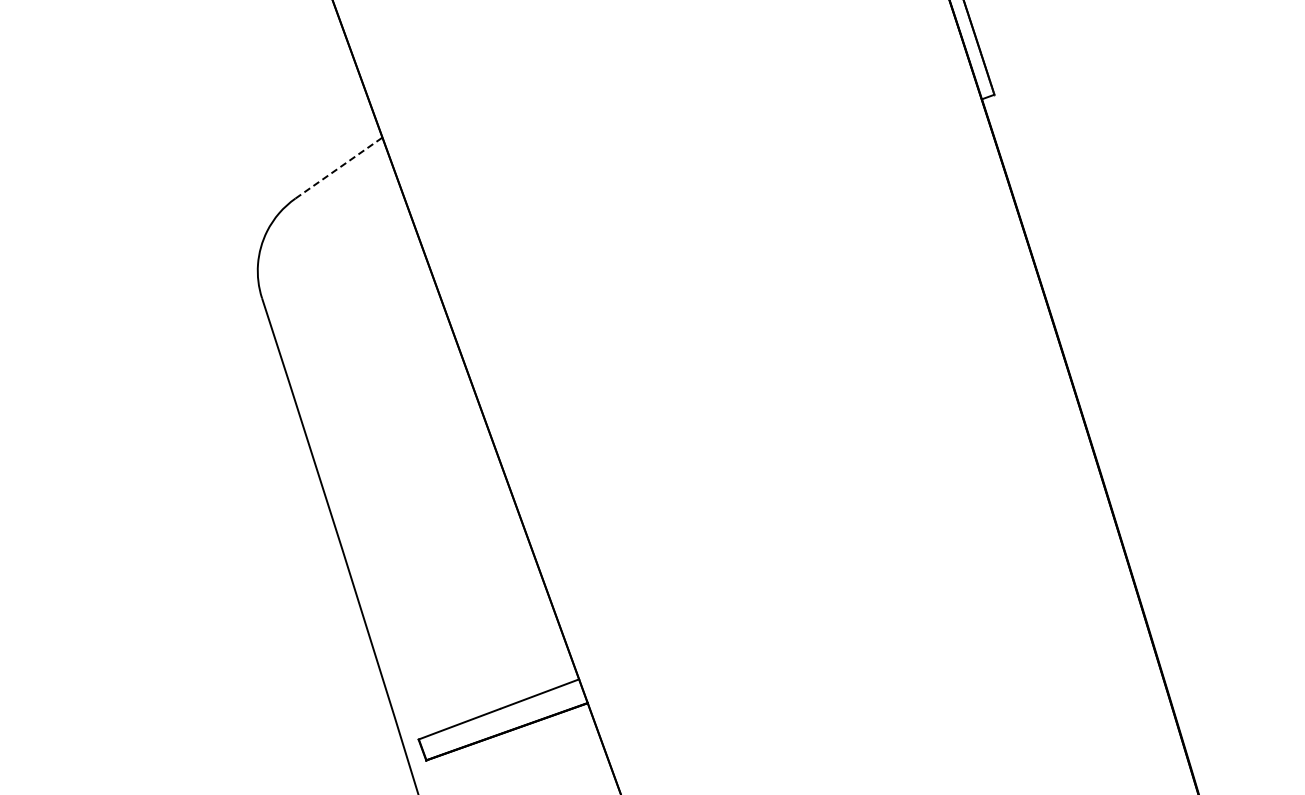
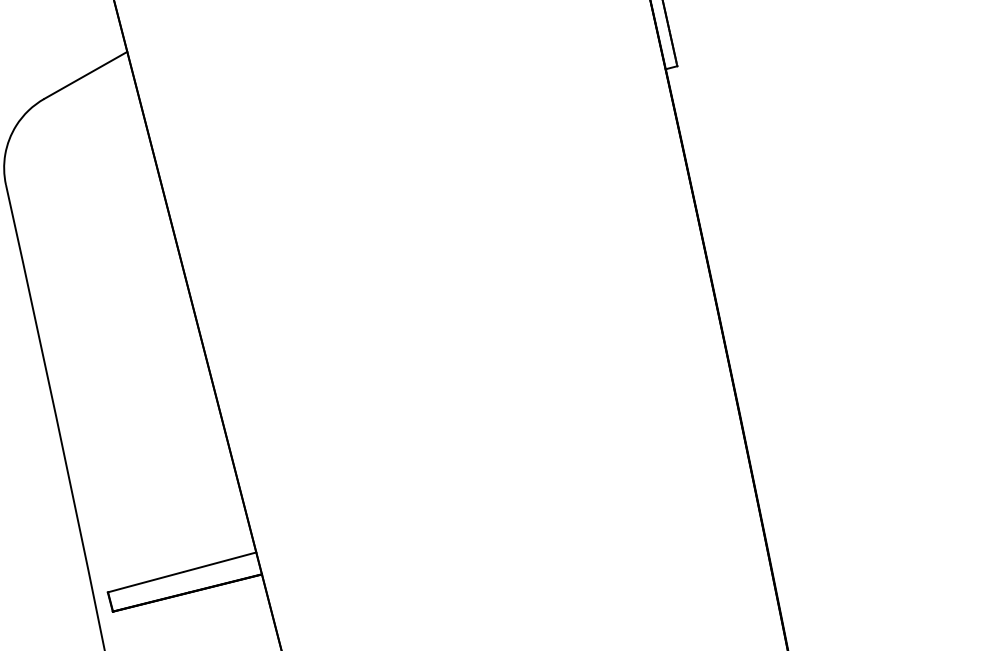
line: (339, 167) -> (86, 74), dashed -> solid

